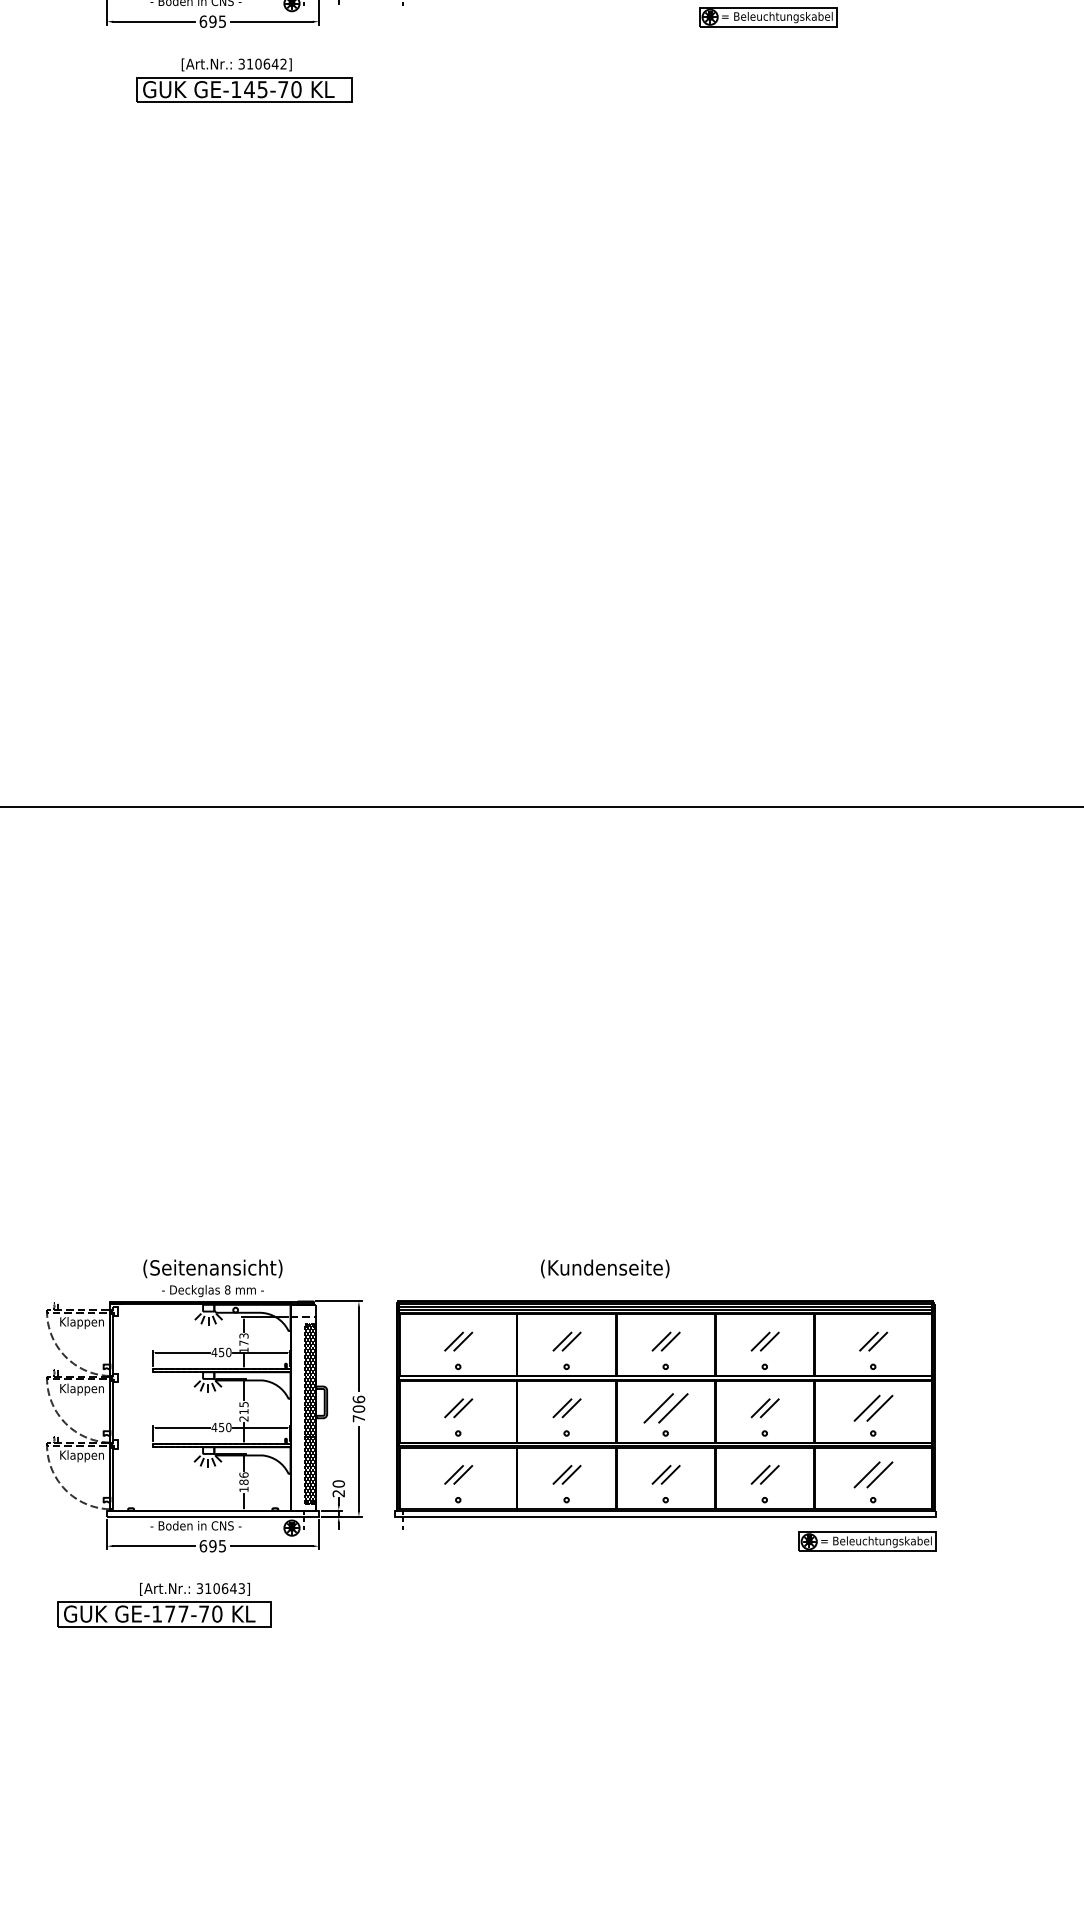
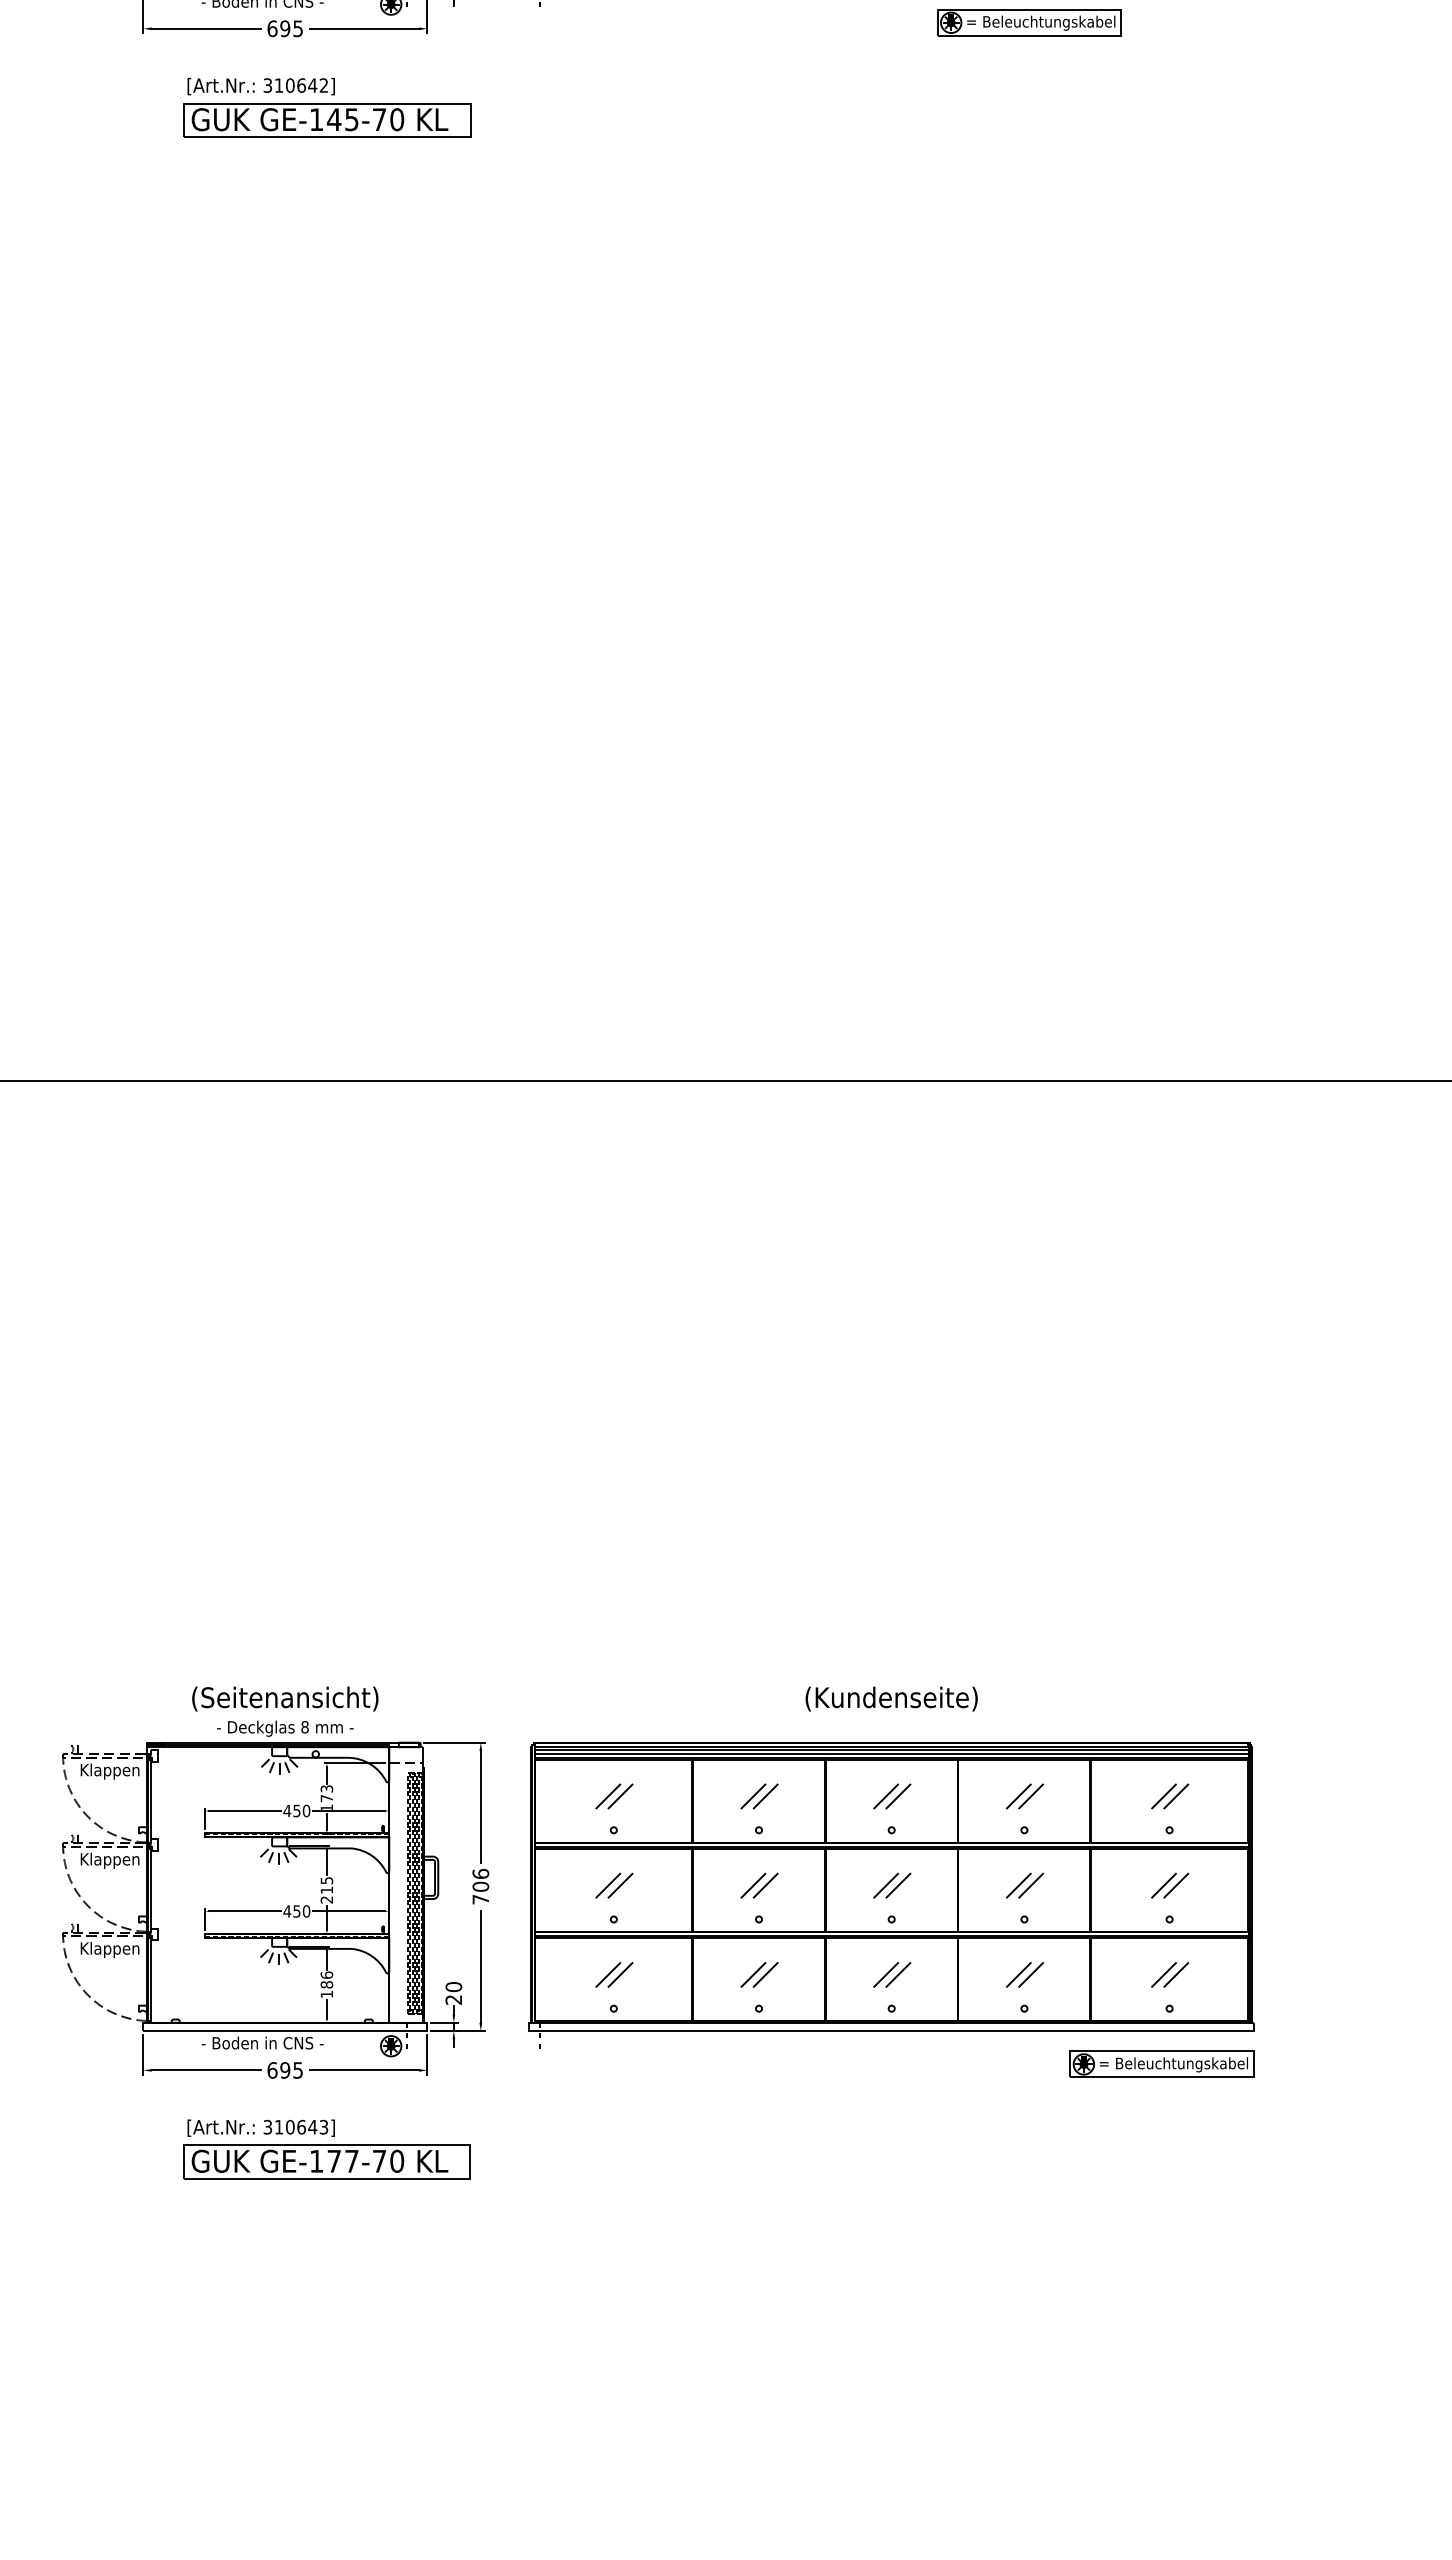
text: (236, 64) -> (260, 86), moved
text: (605, 1268) -> (891, 1698), moved
part: (666, 1408) -> (892, 1885), size x0.62
part: (873, 1408) -> (1170, 1885), size x0.71
part: (873, 1474) -> (1170, 1974), size x0.71
part: (164, 1614) -> (326, 2161), moved

